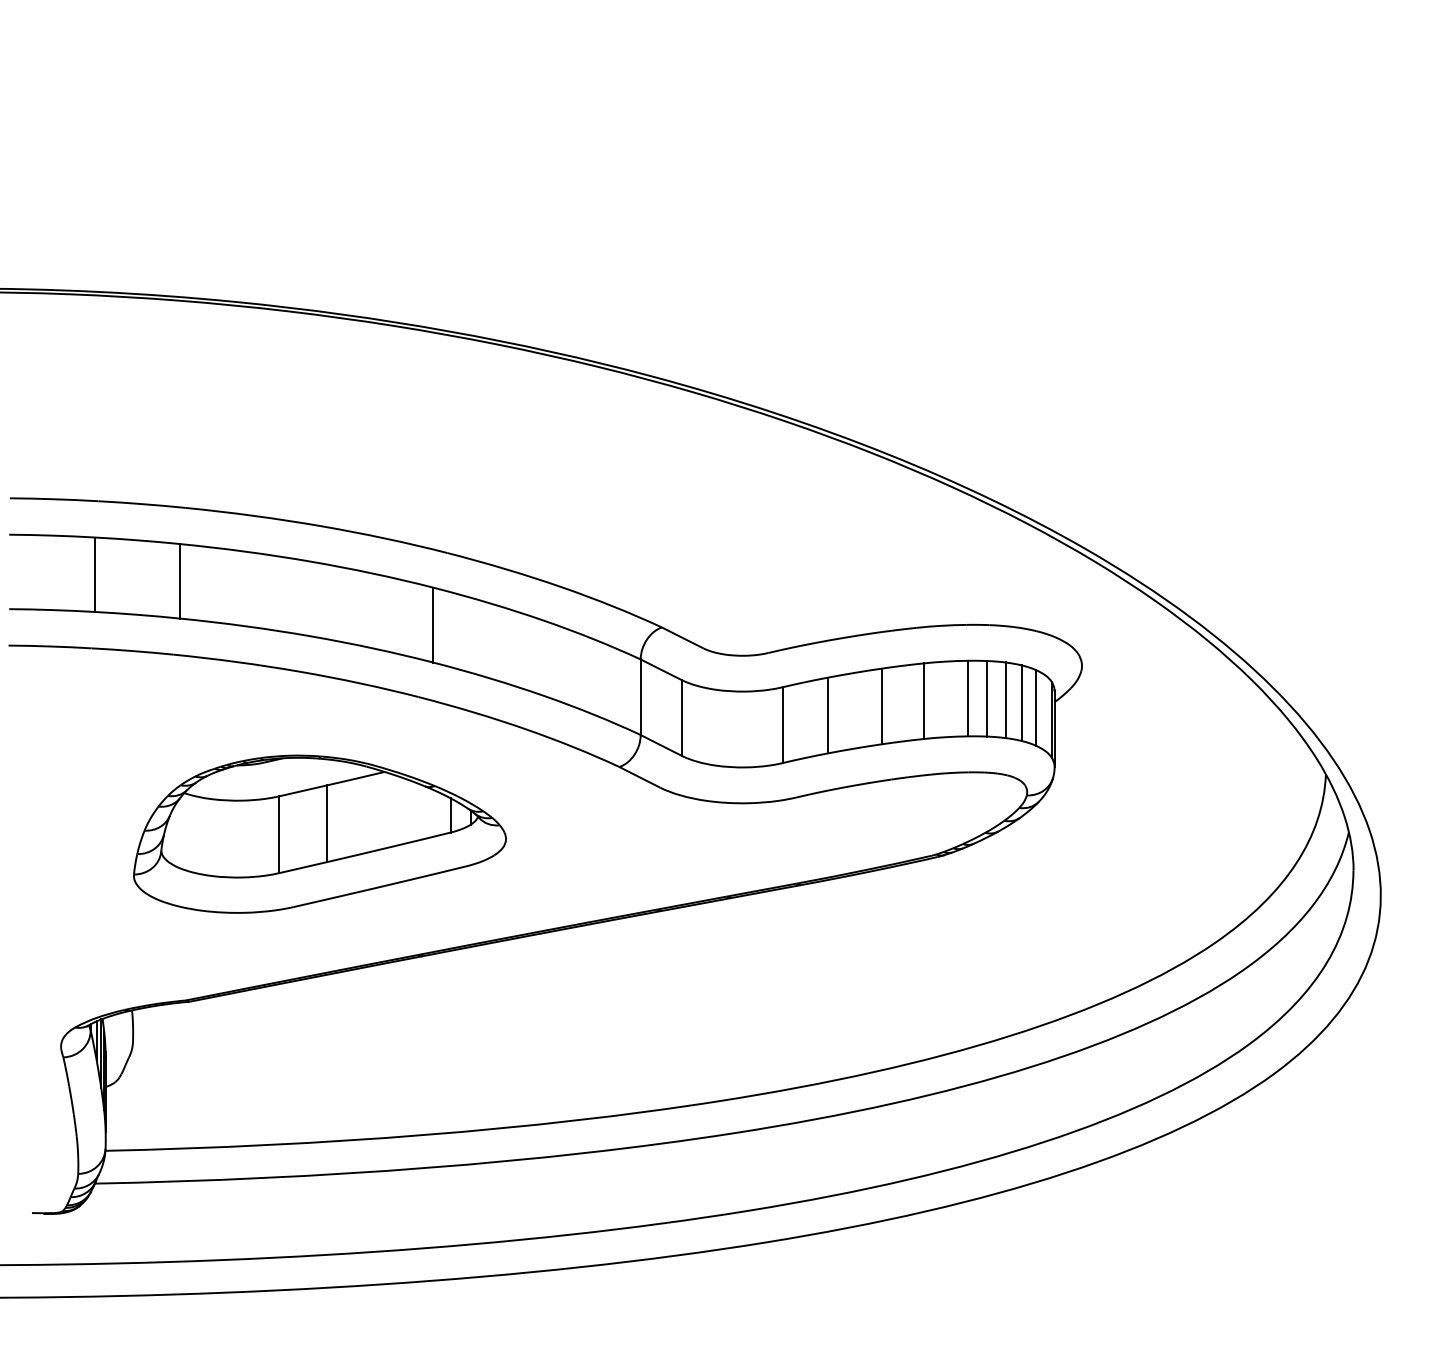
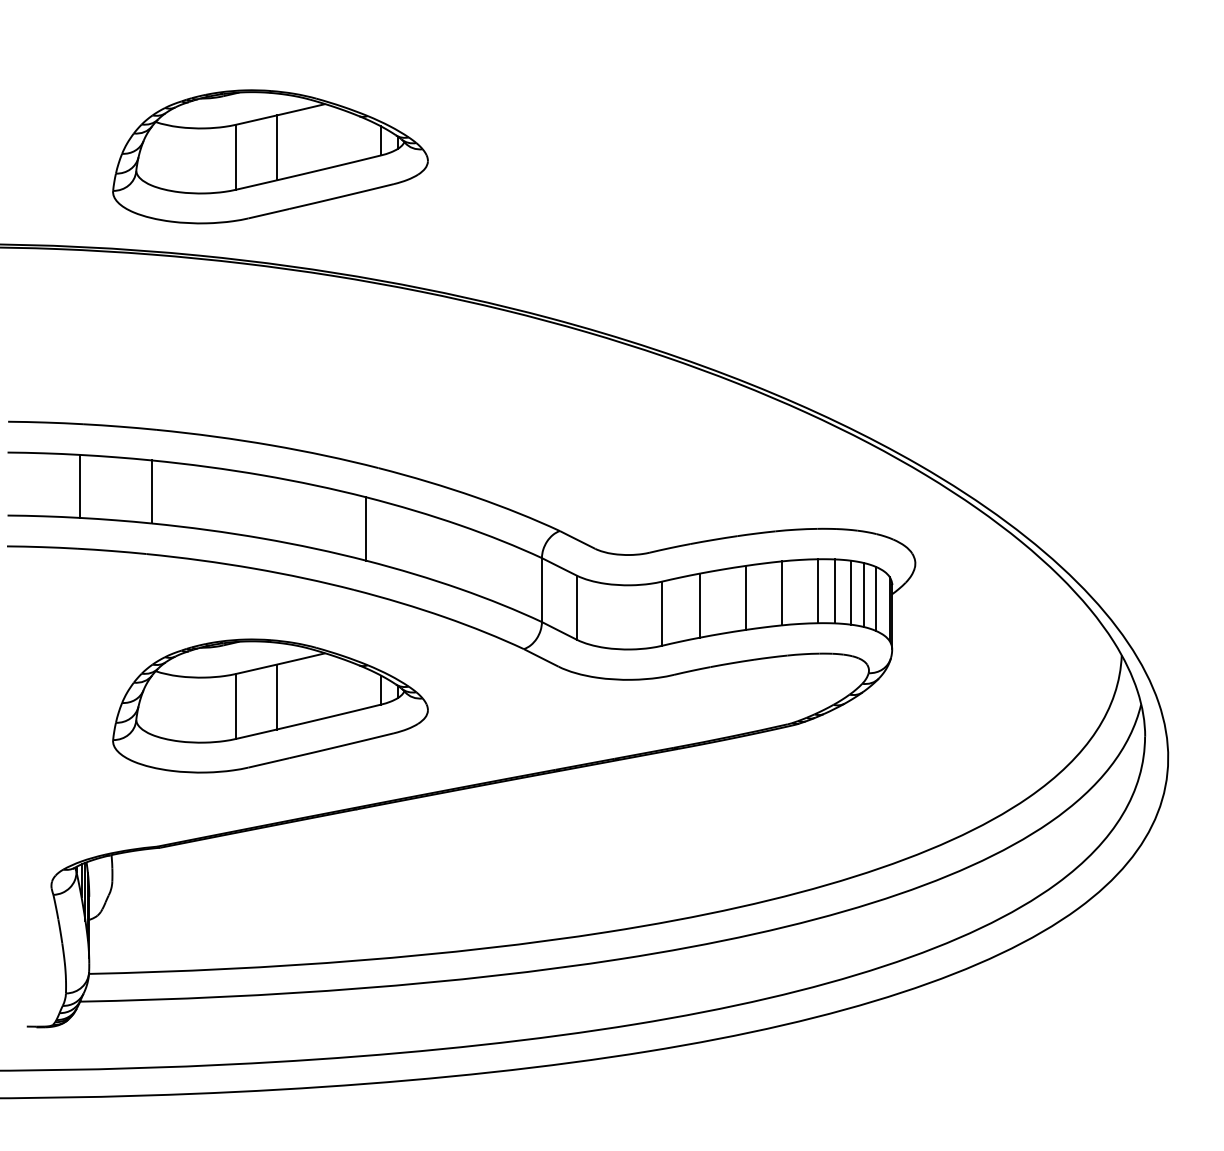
part: (319, 184) -> (270, 156), added

